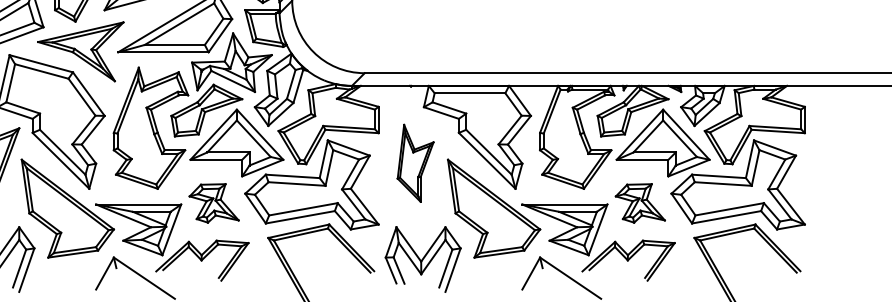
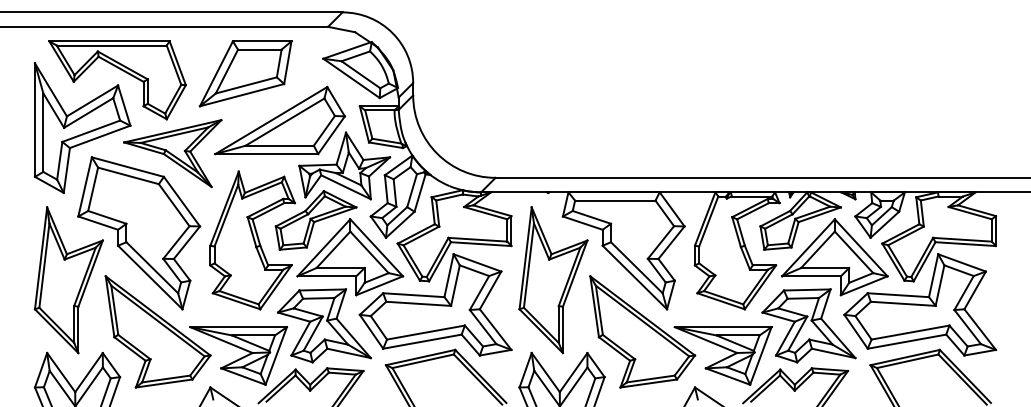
part: (415, 163) -> (553, 280), size x1.67
part: (214, 203) -> (324, 325), size x1.67
part: (639, 203) -> (808, 325), size x1.67

